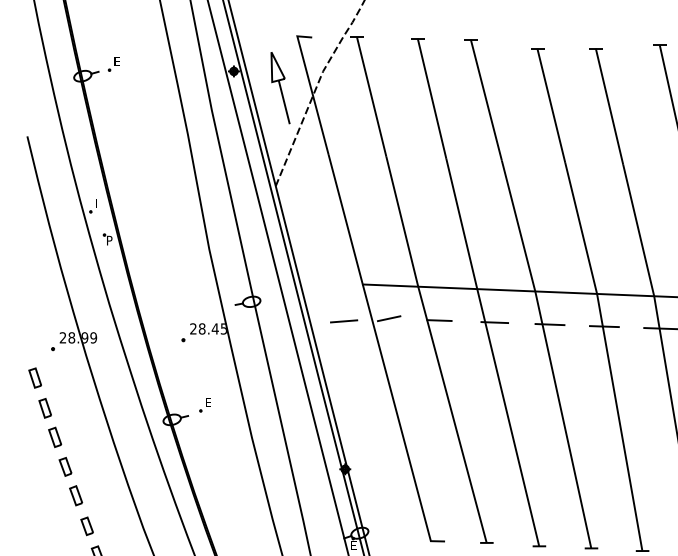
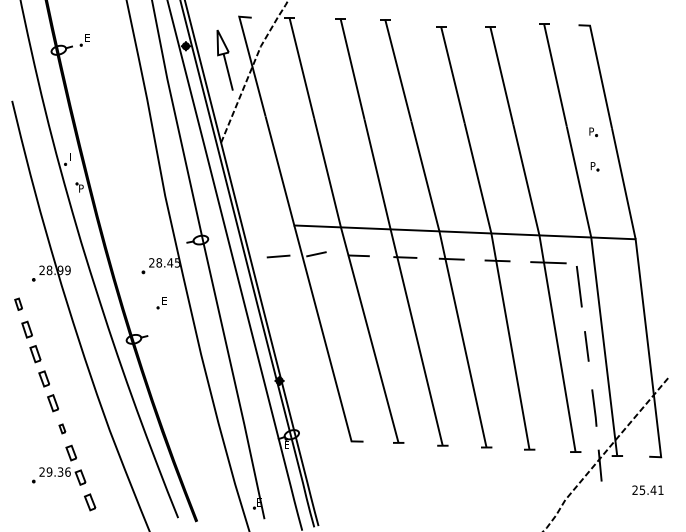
part: (34, 378) -> (18, 304), size x0.7
part: (204, 405) -> (161, 303), moved
part: (87, 525) -> (62, 428), size x0.6

